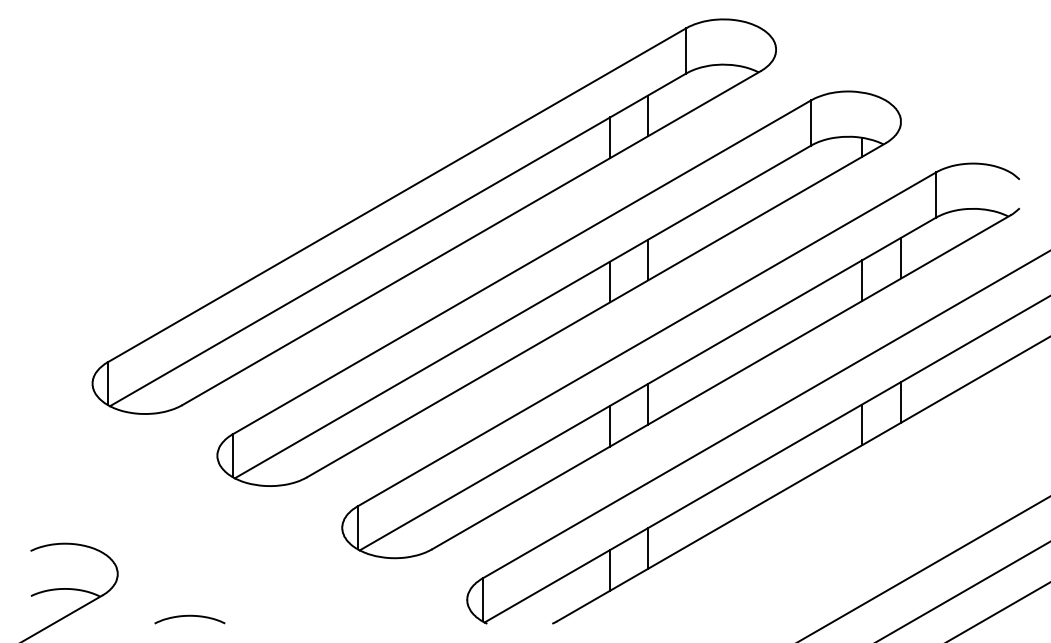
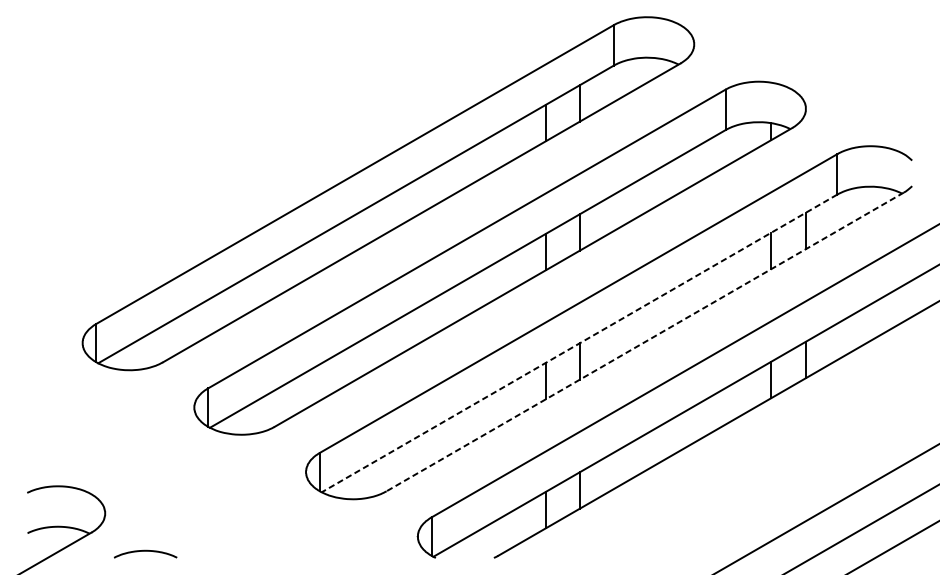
line: (721, 382) -> (645, 342), solid -> dashed
line: (647, 384) -> (579, 343), solid -> dashed
curve: (189, 616) -> (145, 551), moved

